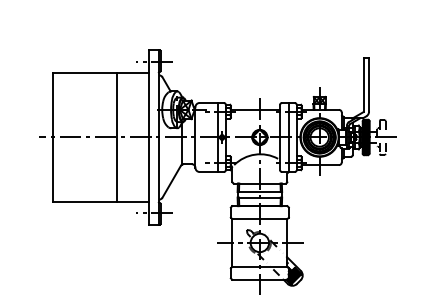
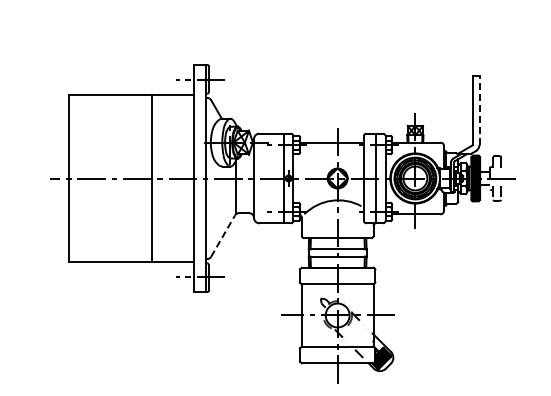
line: (369, 85) -> (479, 110), solid -> dashed
line: (171, 182) -> (223, 236), solid -> dashed

